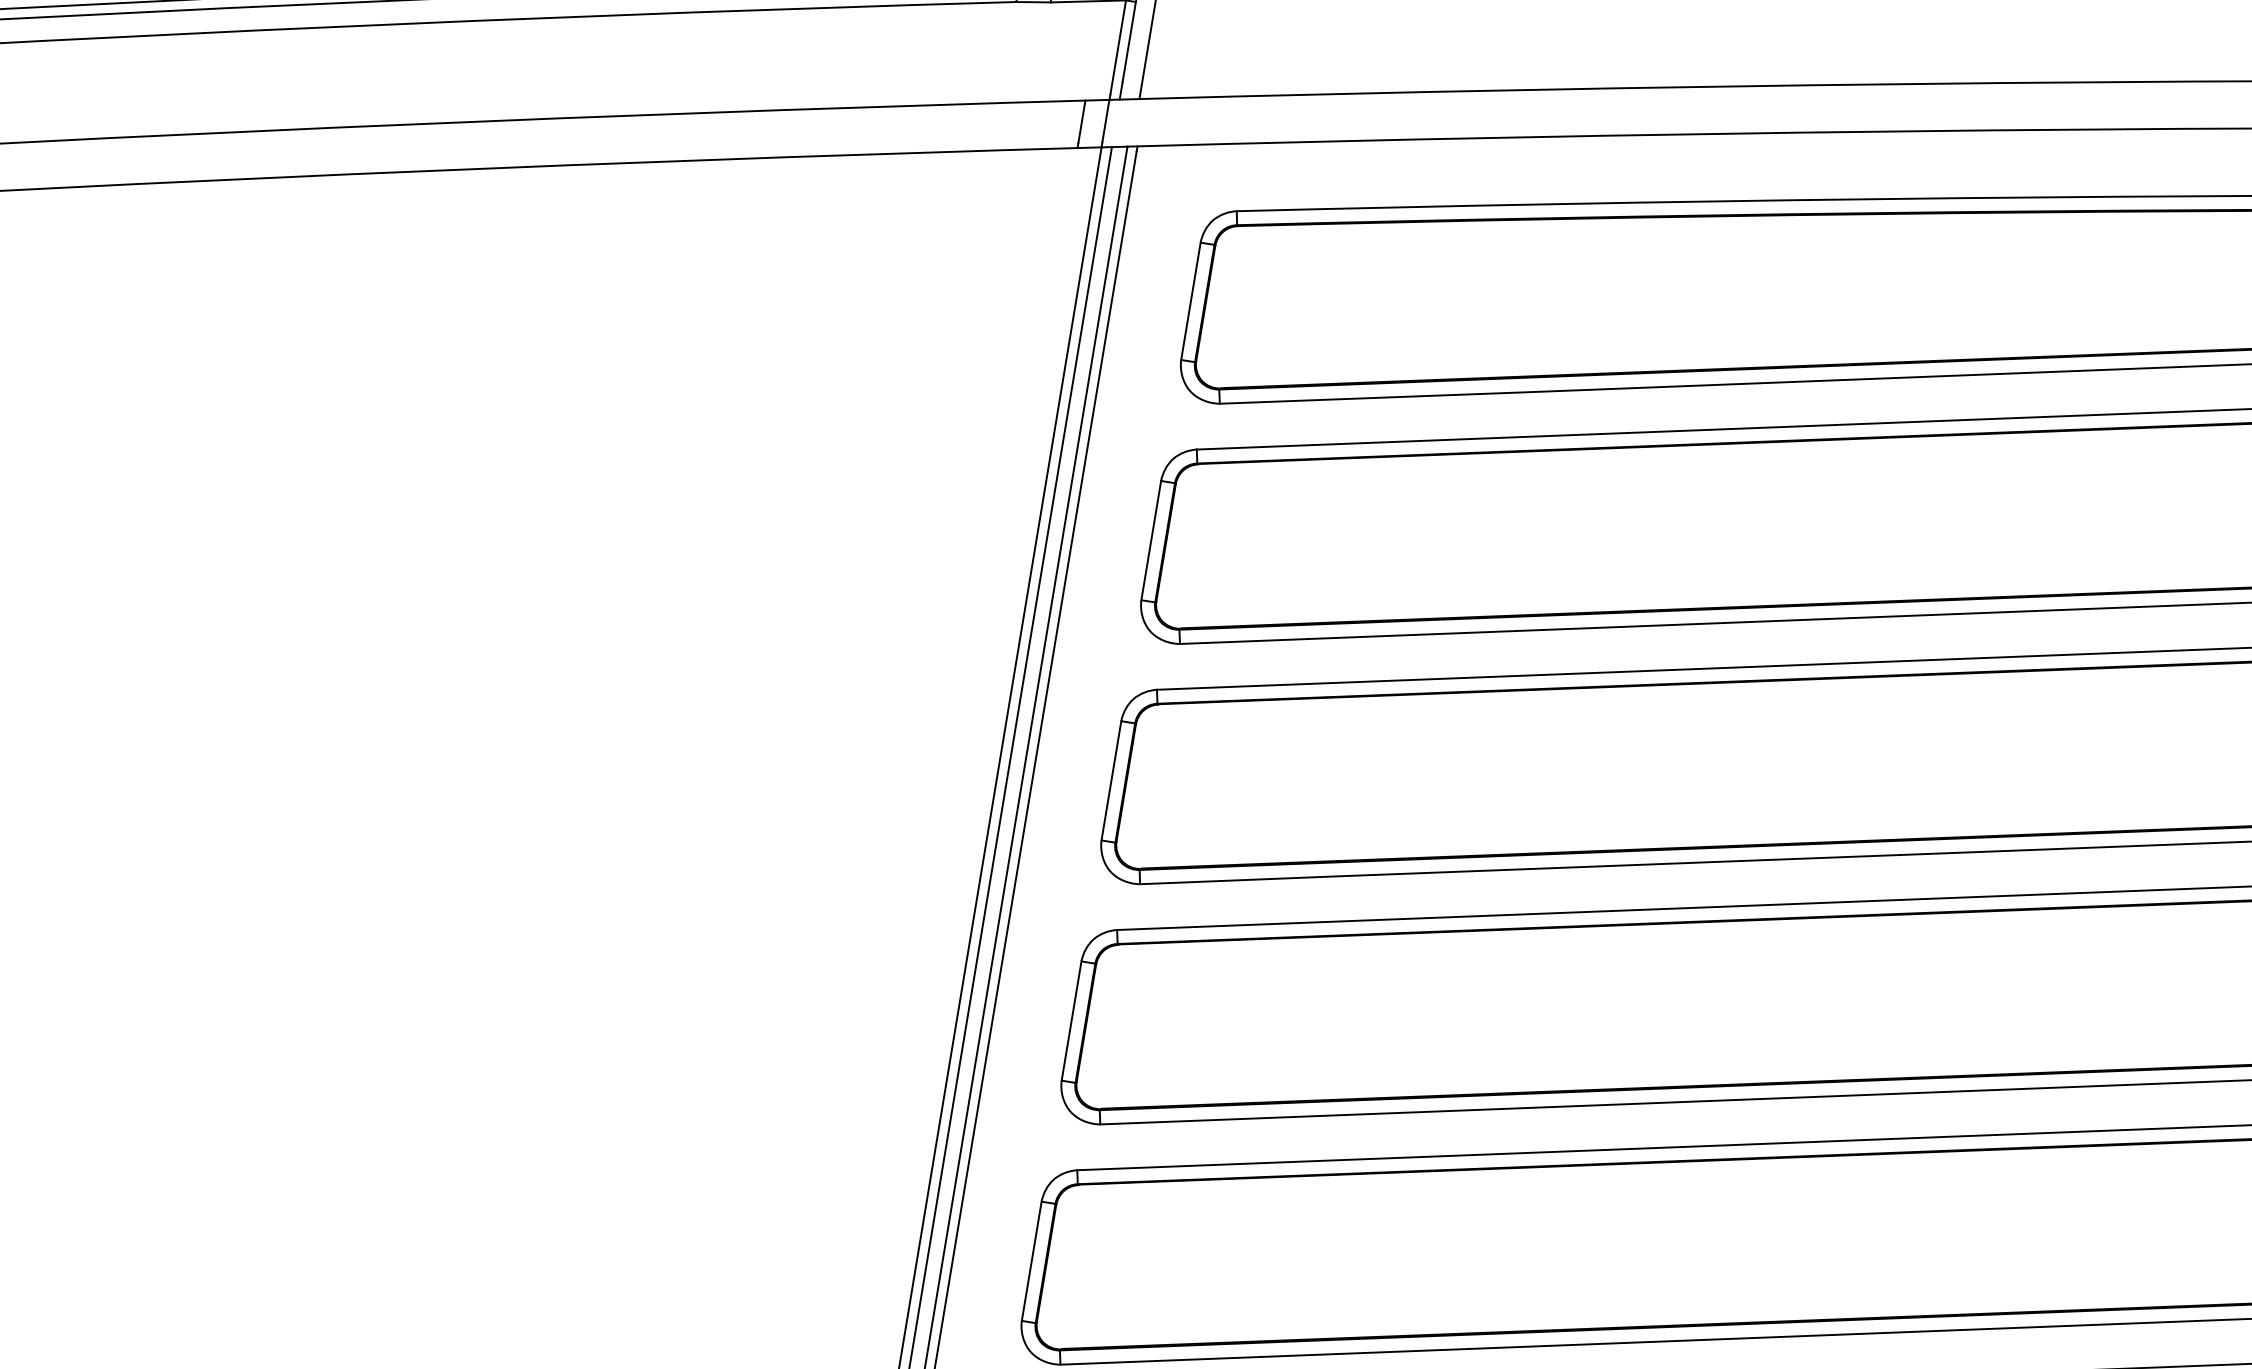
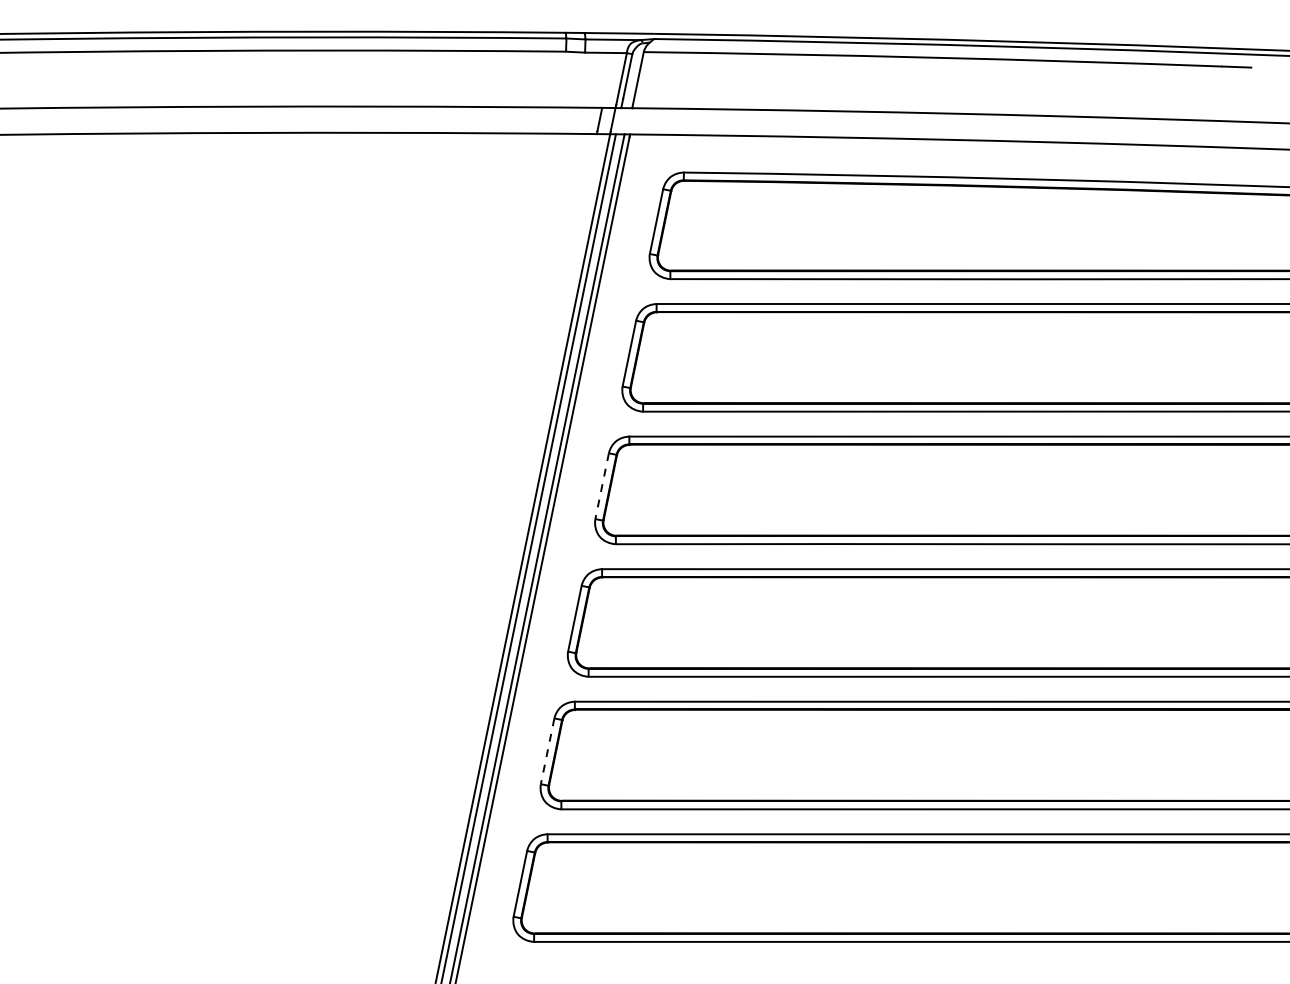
line: (1112, 781) -> (602, 486), solid -> dashed
line: (1031, 1261) -> (547, 751), solid -> dashed

